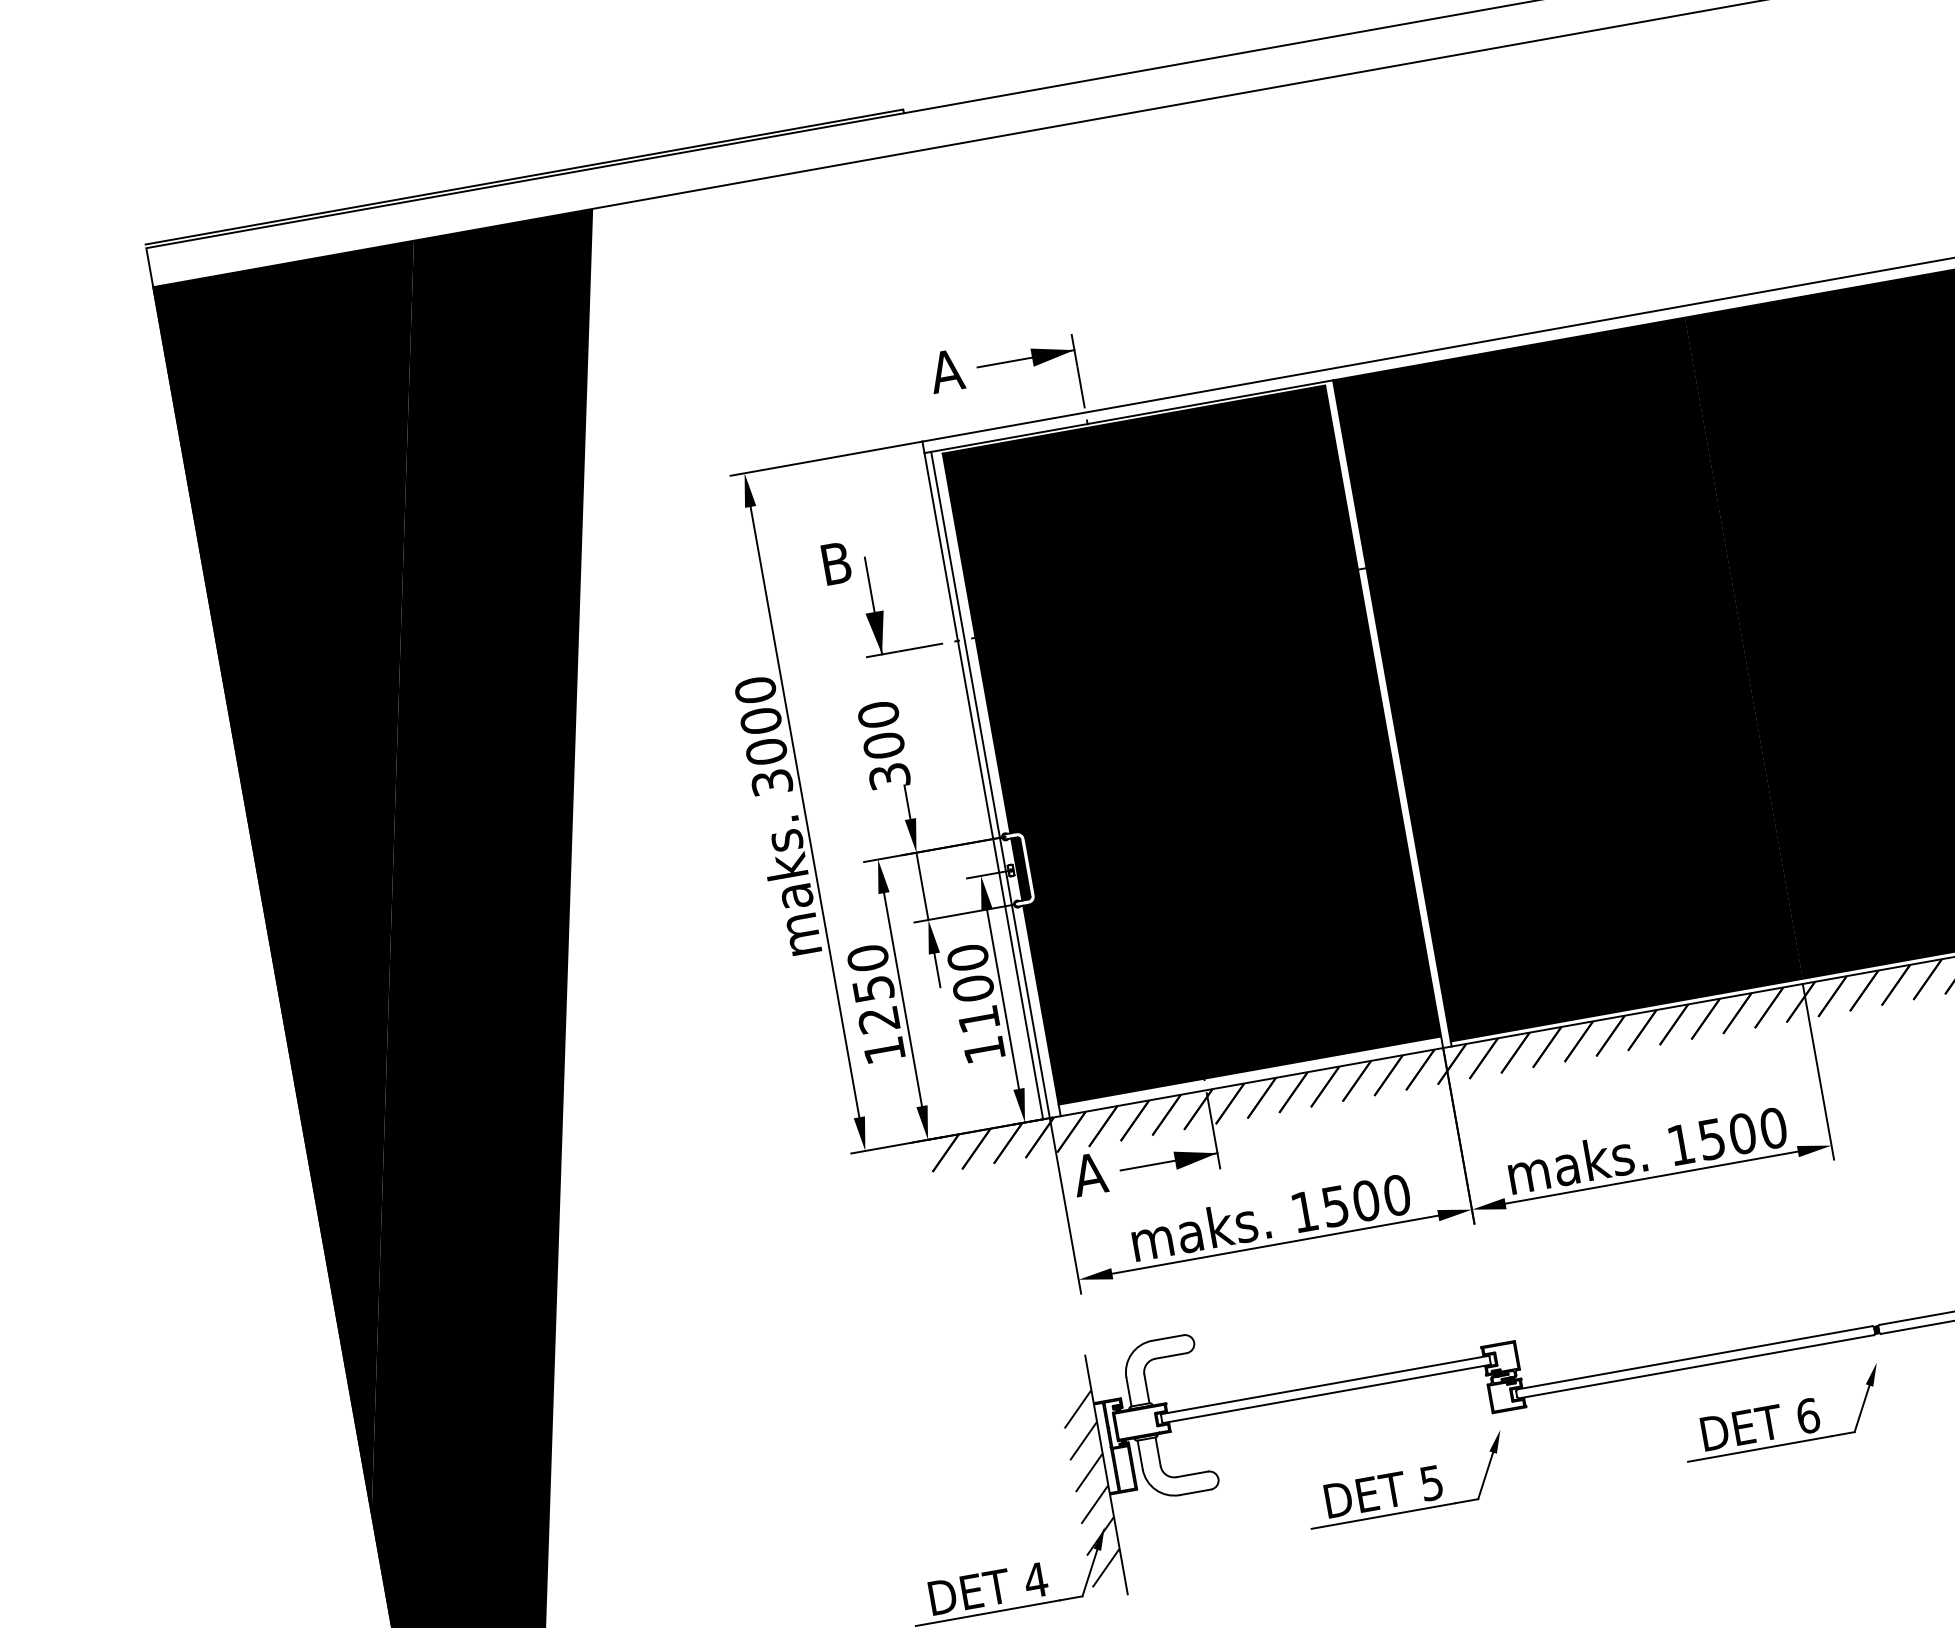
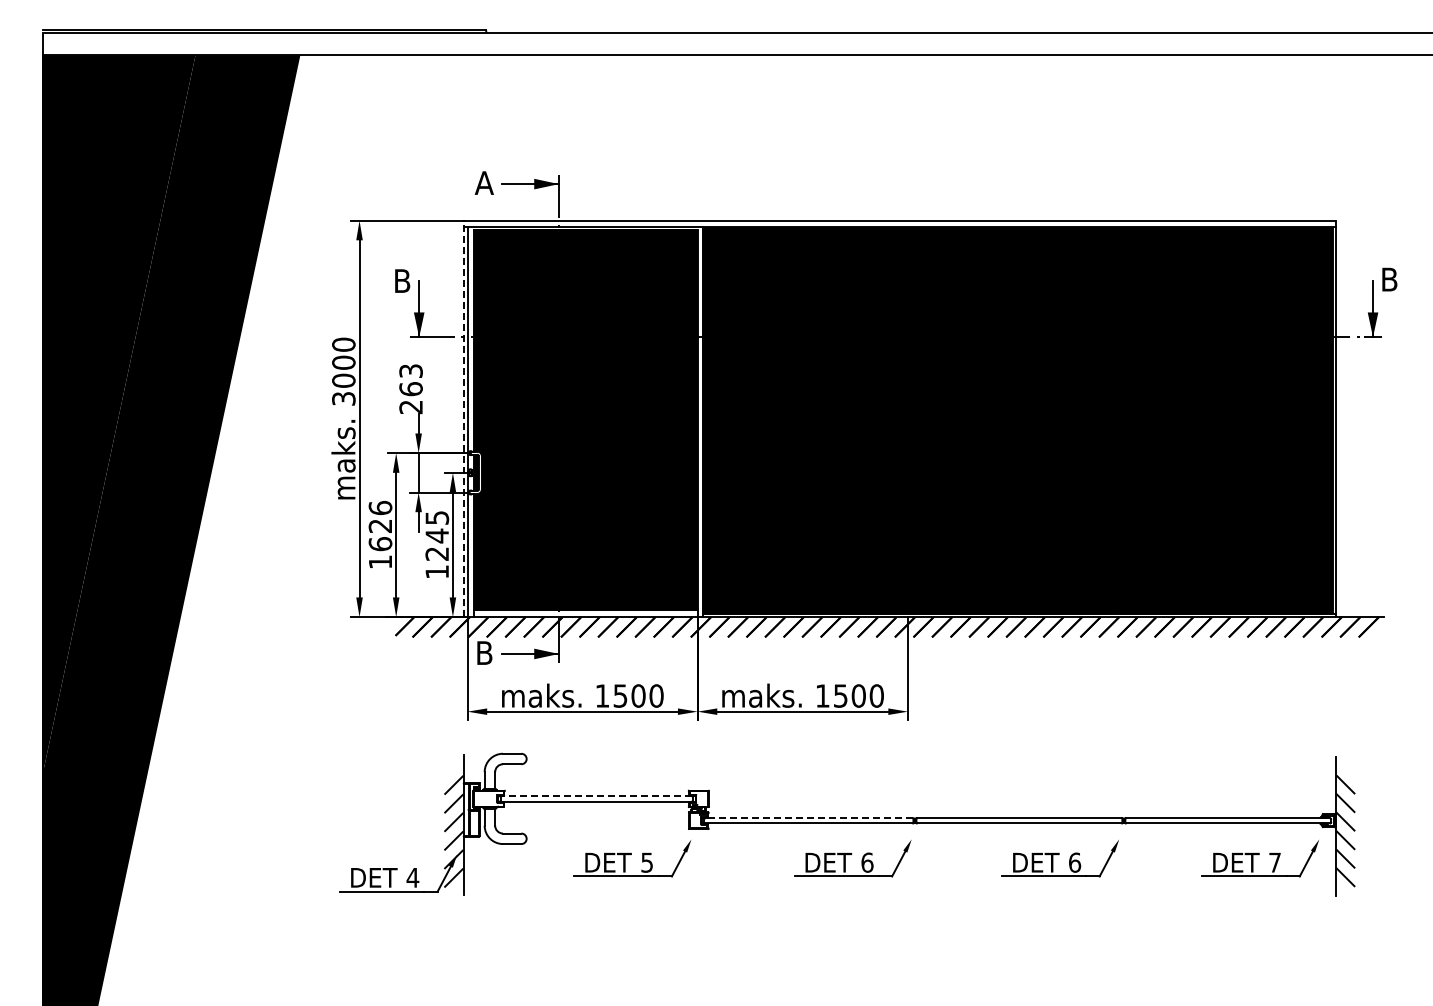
text: (882, 744) -> (410, 388), 300 -> 263
line: (982, 779) -> (463, 418), solid -> dashed
text: (873, 987) -> (380, 525), 1250 -> 1626
text: (973, 987) -> (437, 535), 1100 -> 1245
text: (1087, 1173) -> (483, 652), A -> B
line: (1695, 1358) -> (809, 818), solid -> dashed
line: (1324, 1385) -> (596, 796), solid -> dashed

